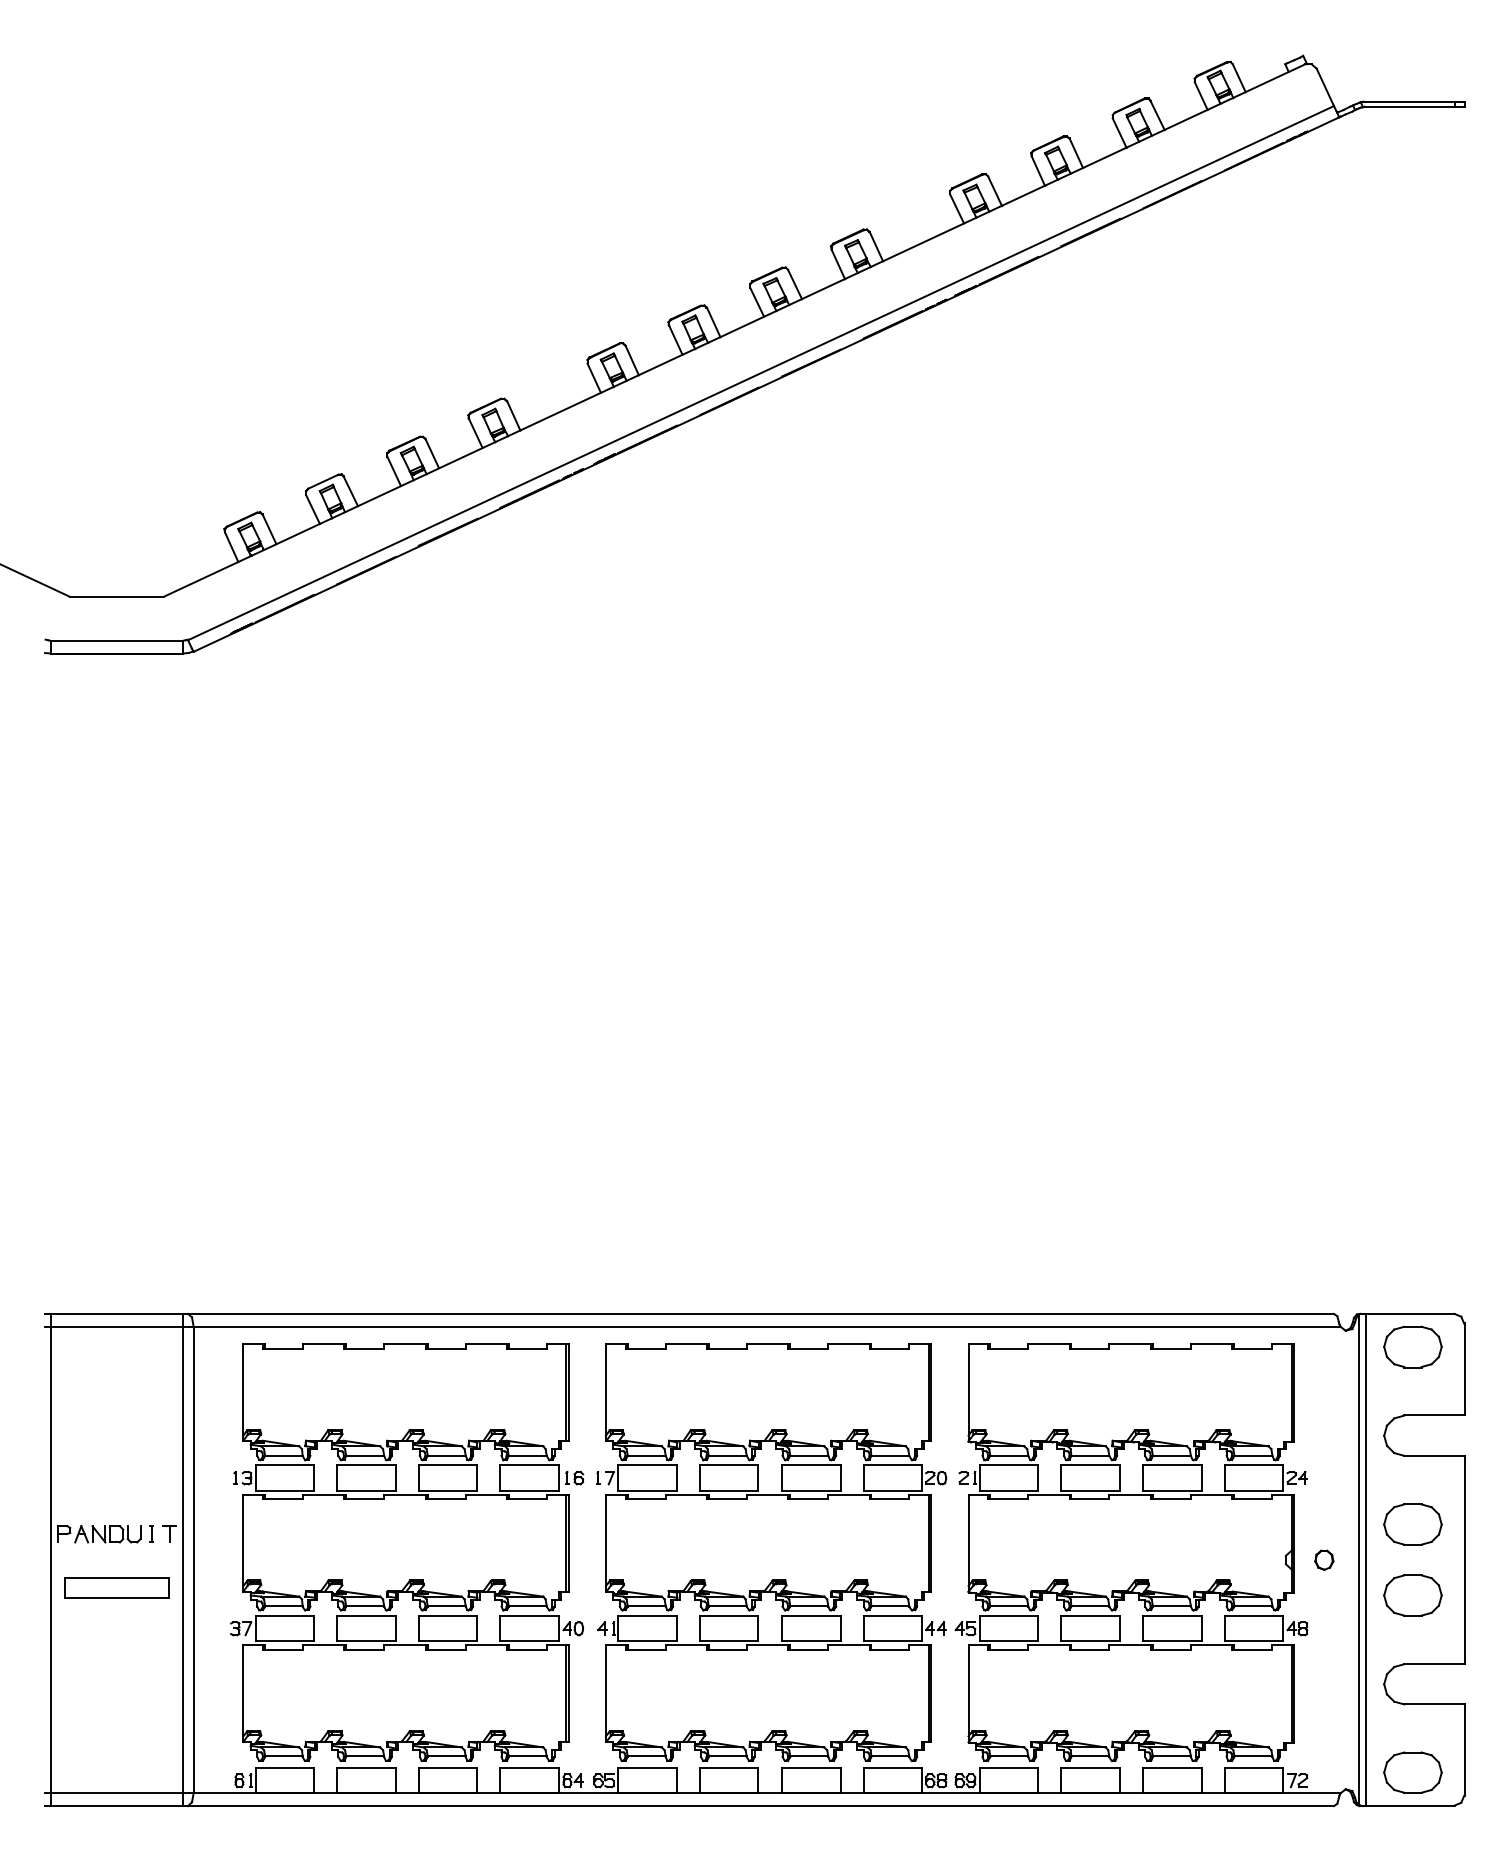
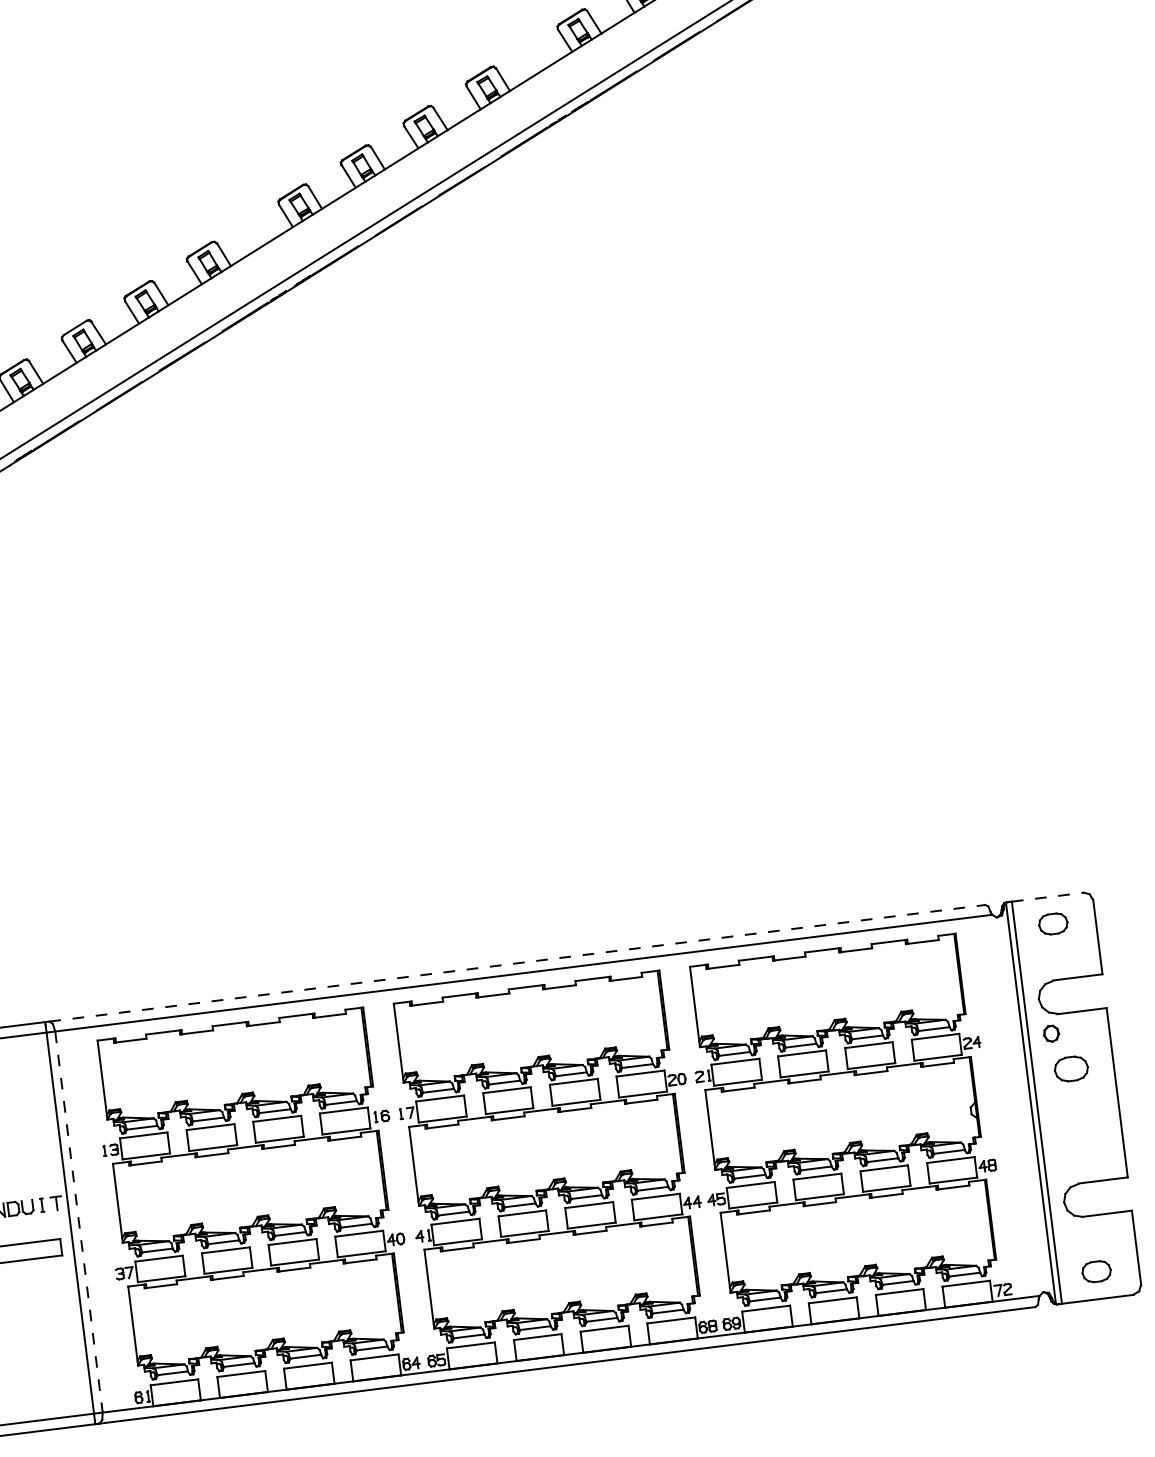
line: (761, 1313) -> (517, 962), solid -> dashed
line: (1410, 1313) -> (1047, 896), solid -> dashed
part: (1412, 1346) -> (1052, 923), size x0.6
part: (1412, 1524) -> (1071, 1069), size x0.7
part: (1324, 1559) -> (1051, 1033), moved
line: (193, 1560) -> (78, 1222), solid -> dashed
part: (1412, 1595) -> (1078, 1127), removed
part: (1412, 1772) -> (1096, 1271), size x0.6

